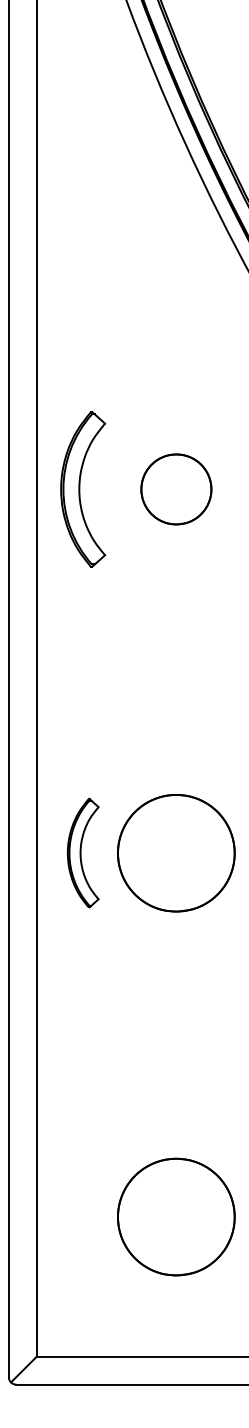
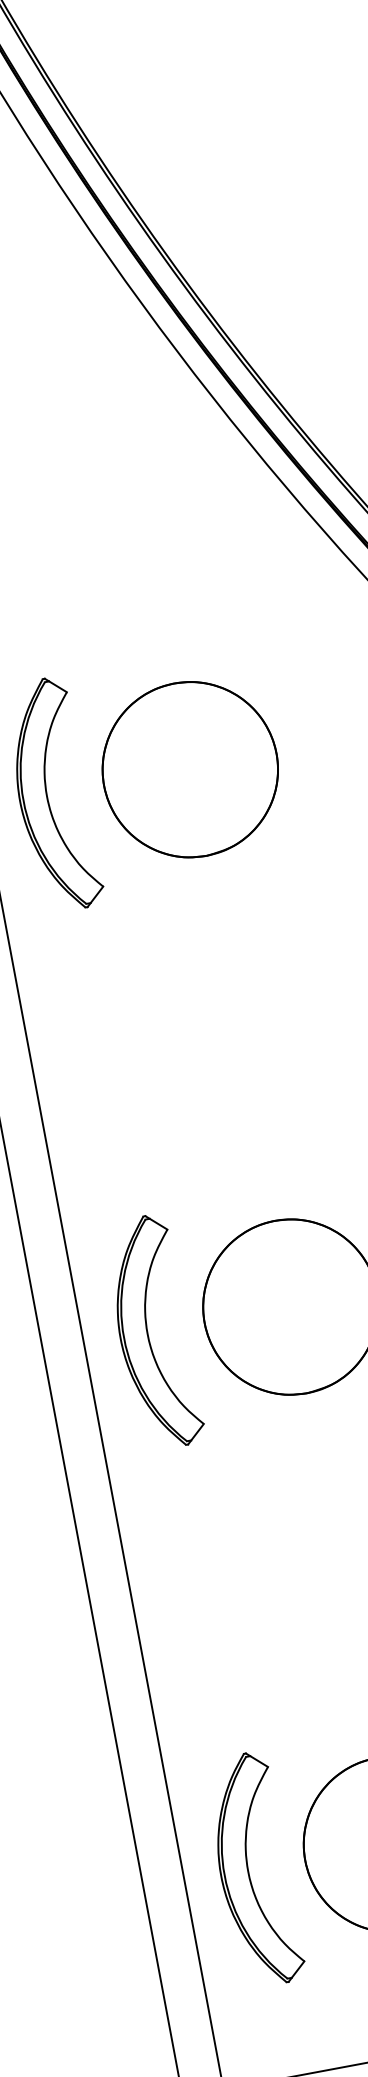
part: (176, 489) -> (190, 769), size x1.67
part: (83, 852) -> (153, 1331), size x1.43
part: (83, 1216) -> (254, 1869), added

